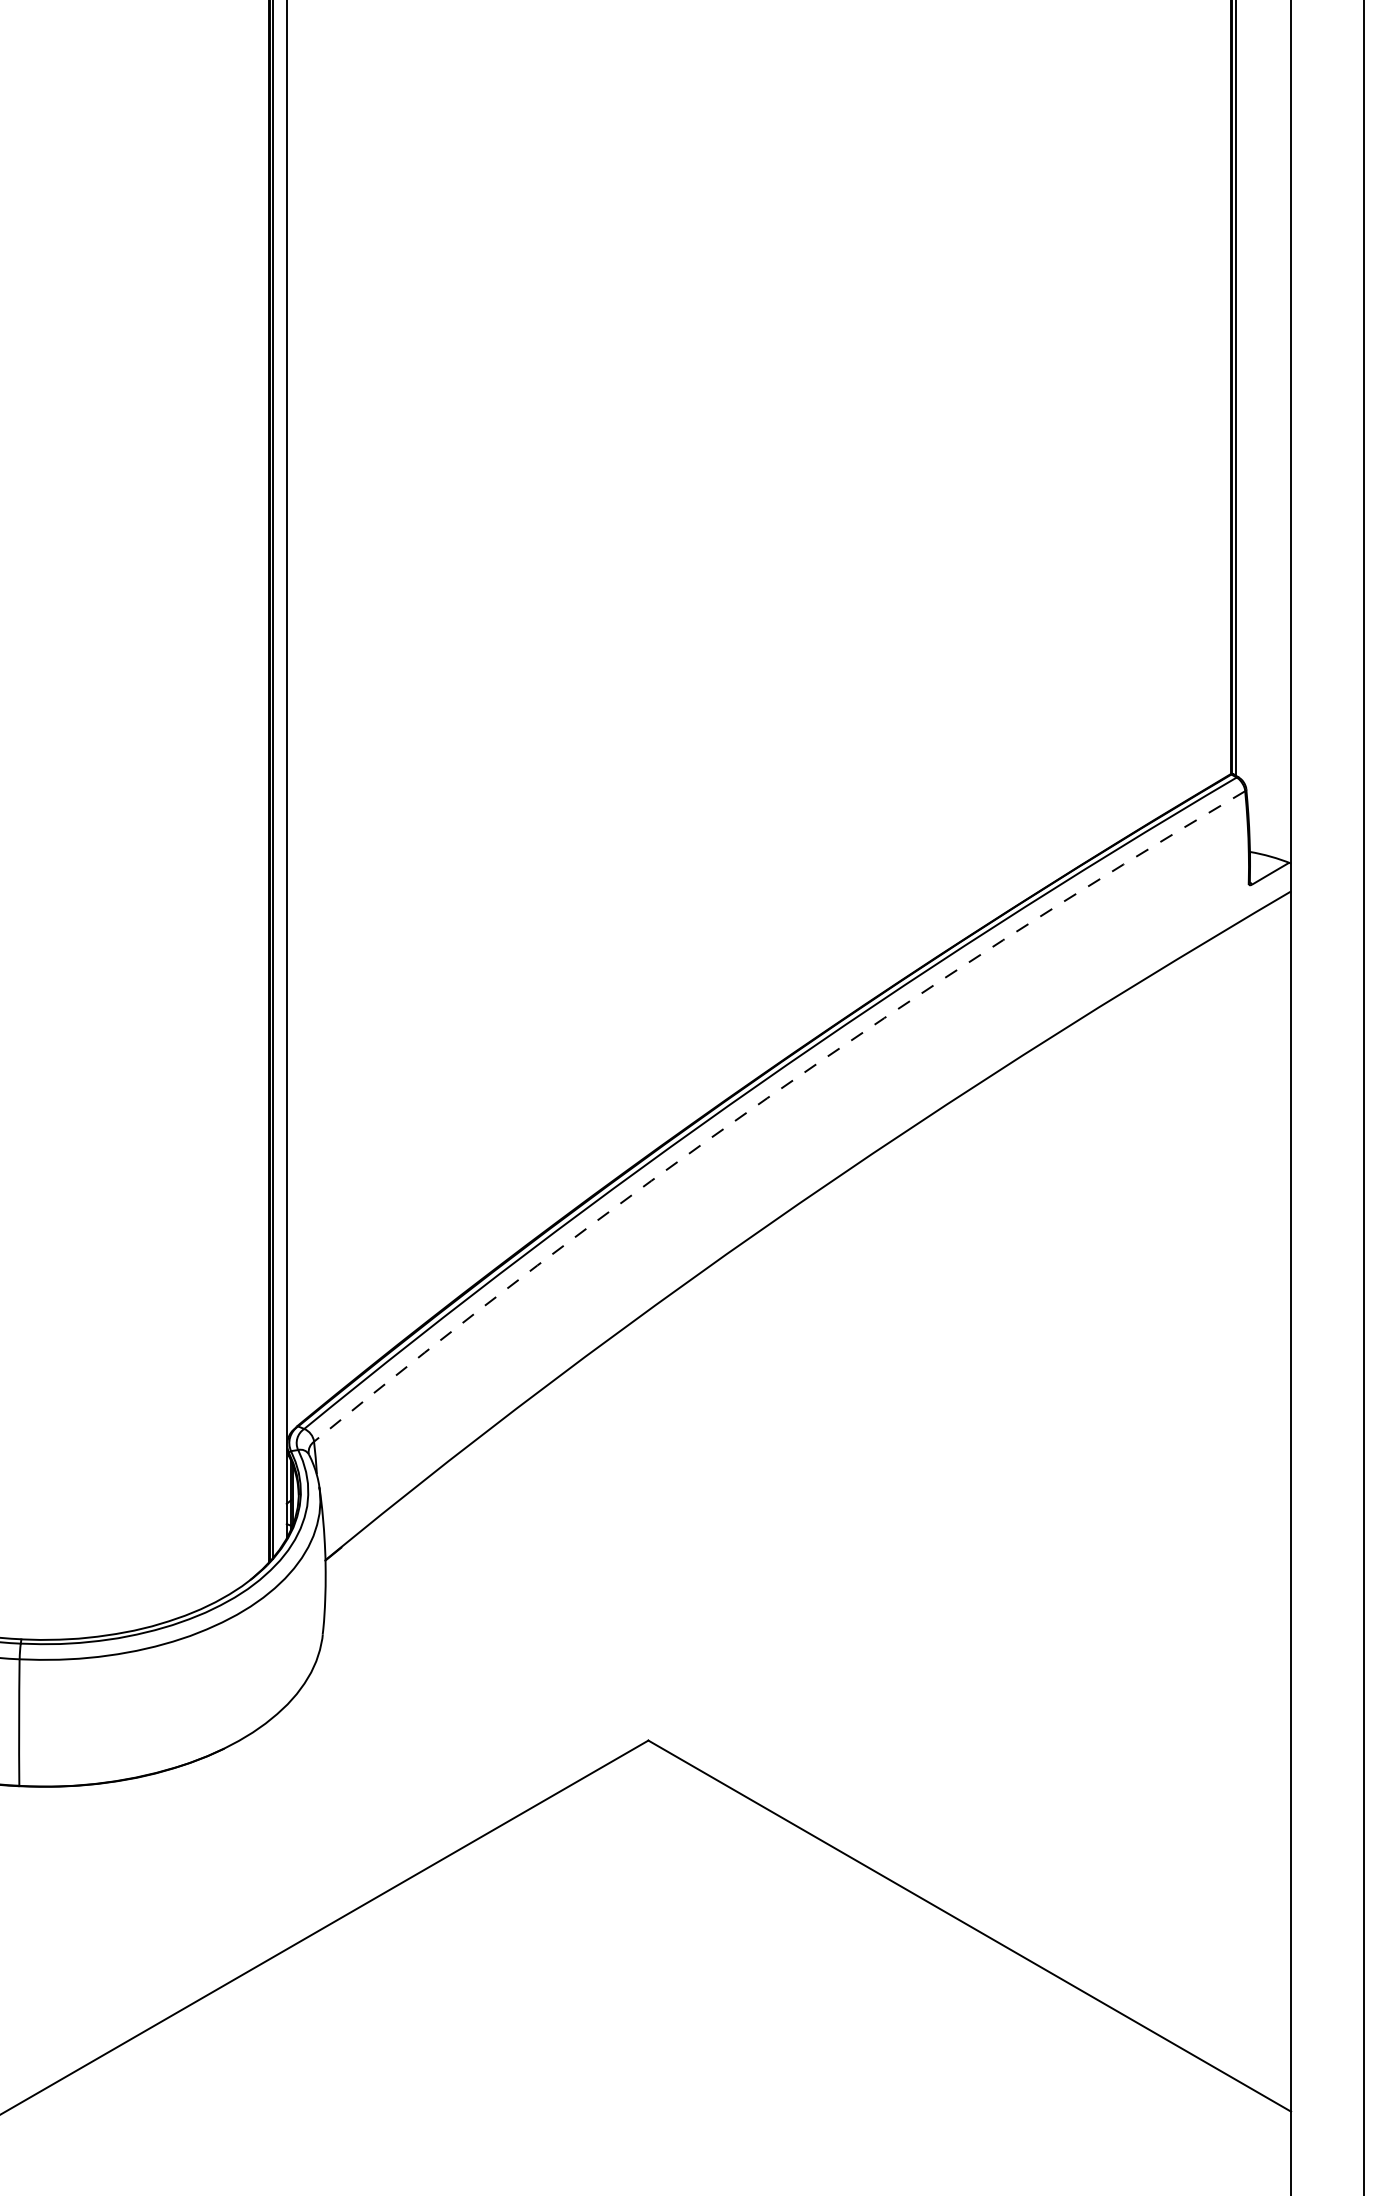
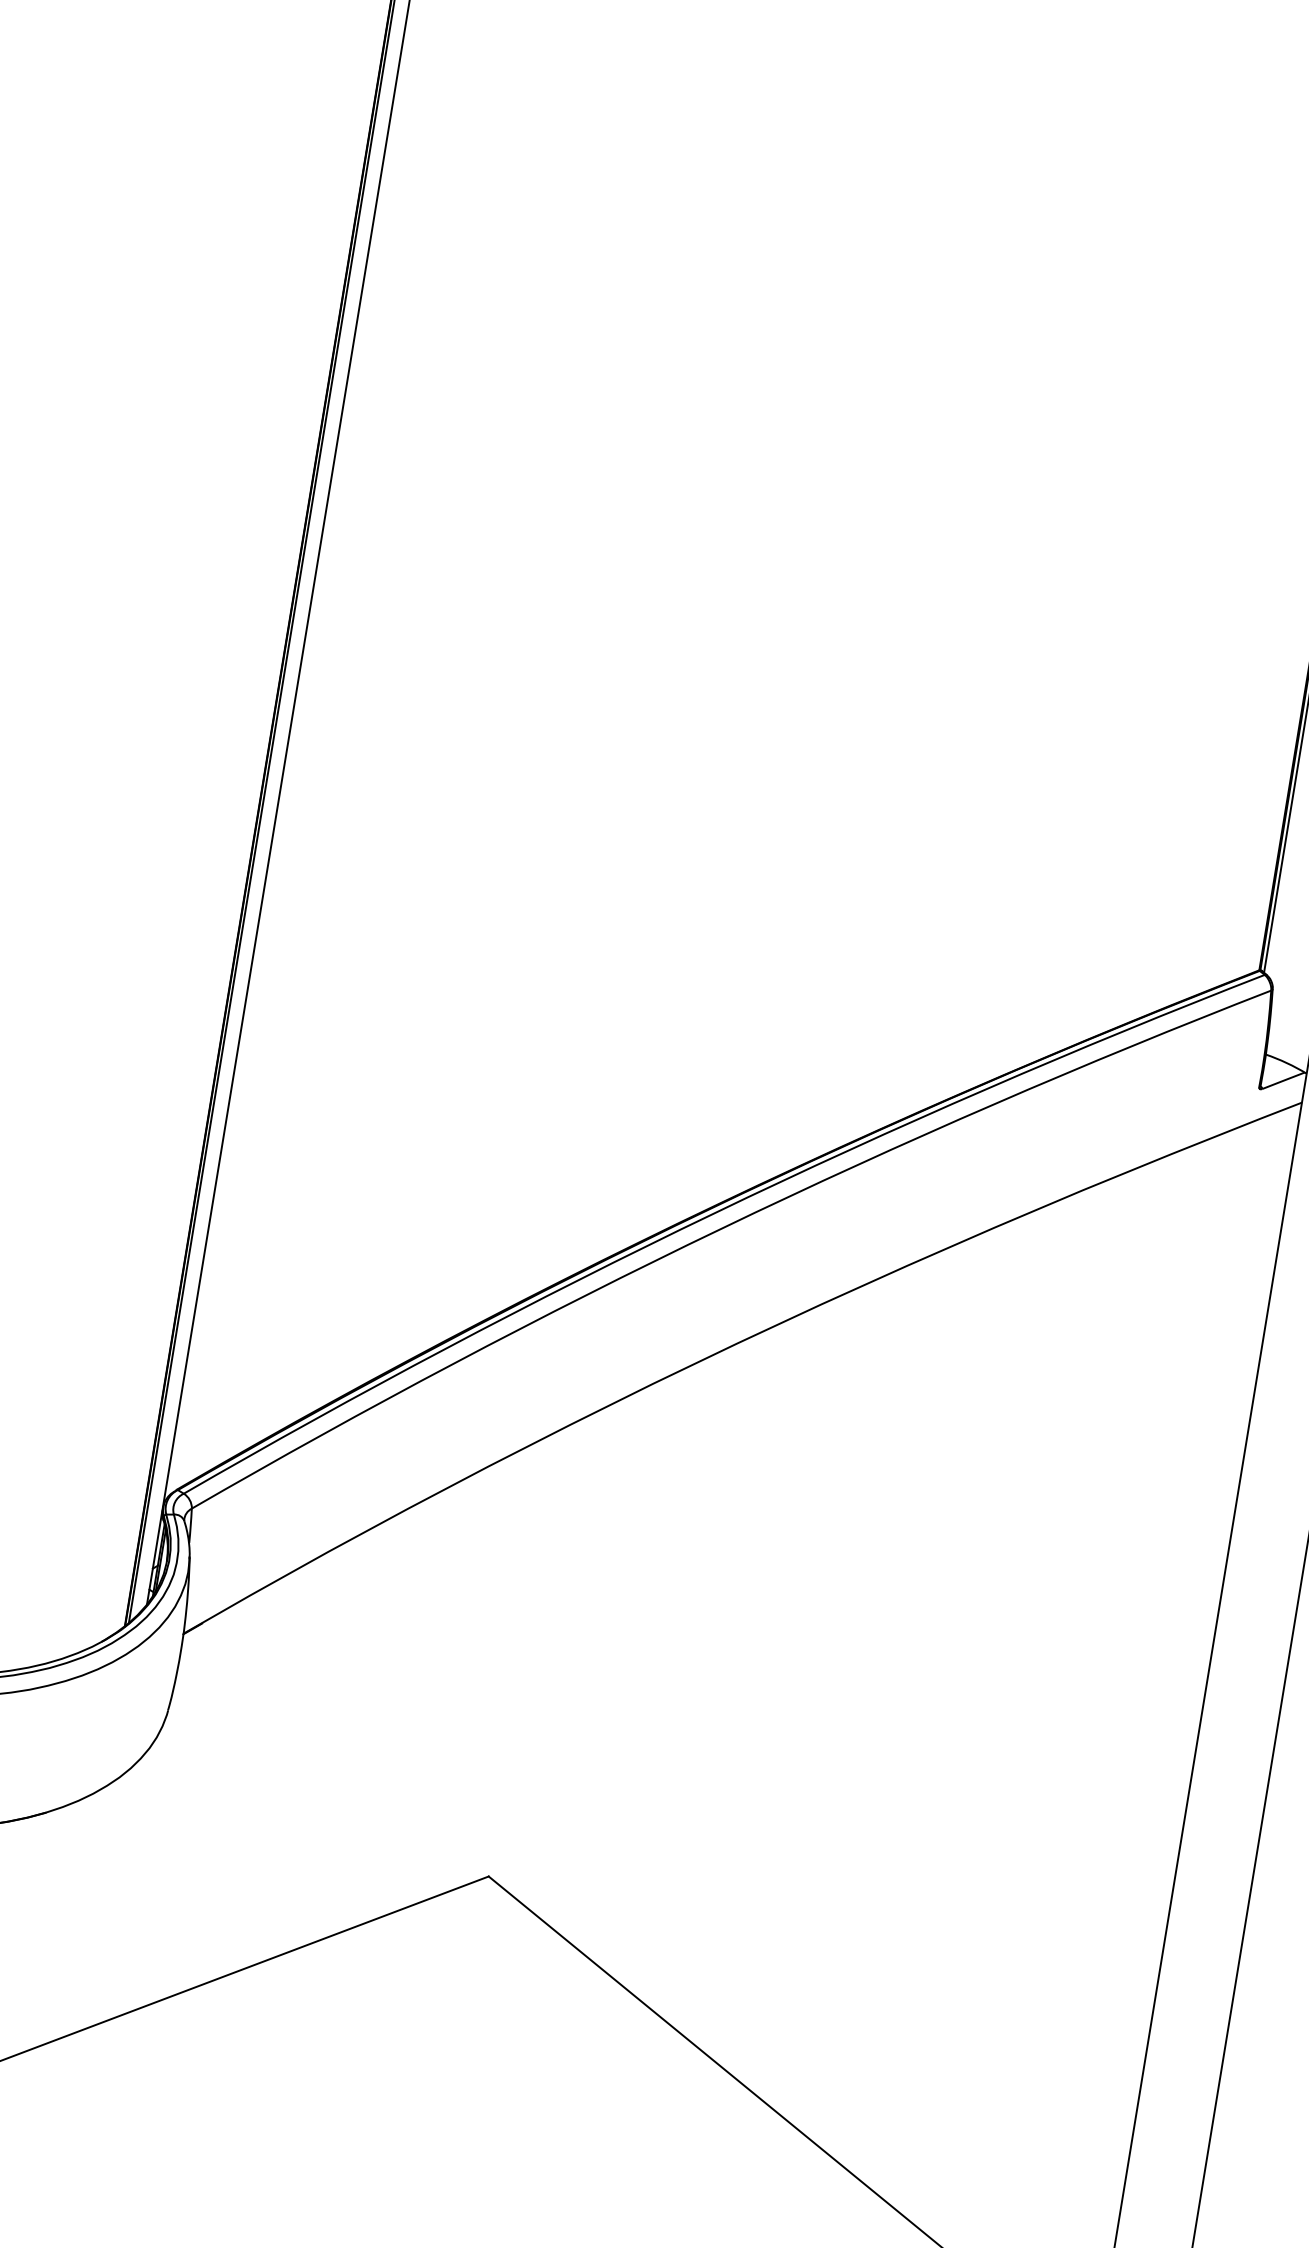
arc: (767, 1098) -> (721, 1228), dashed -> solid

